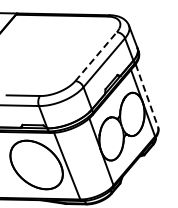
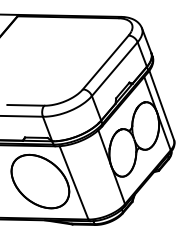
line: (96, 56) -> (106, 62), dashed -> solid
line: (147, 96) -> (162, 106), dashed -> solid

